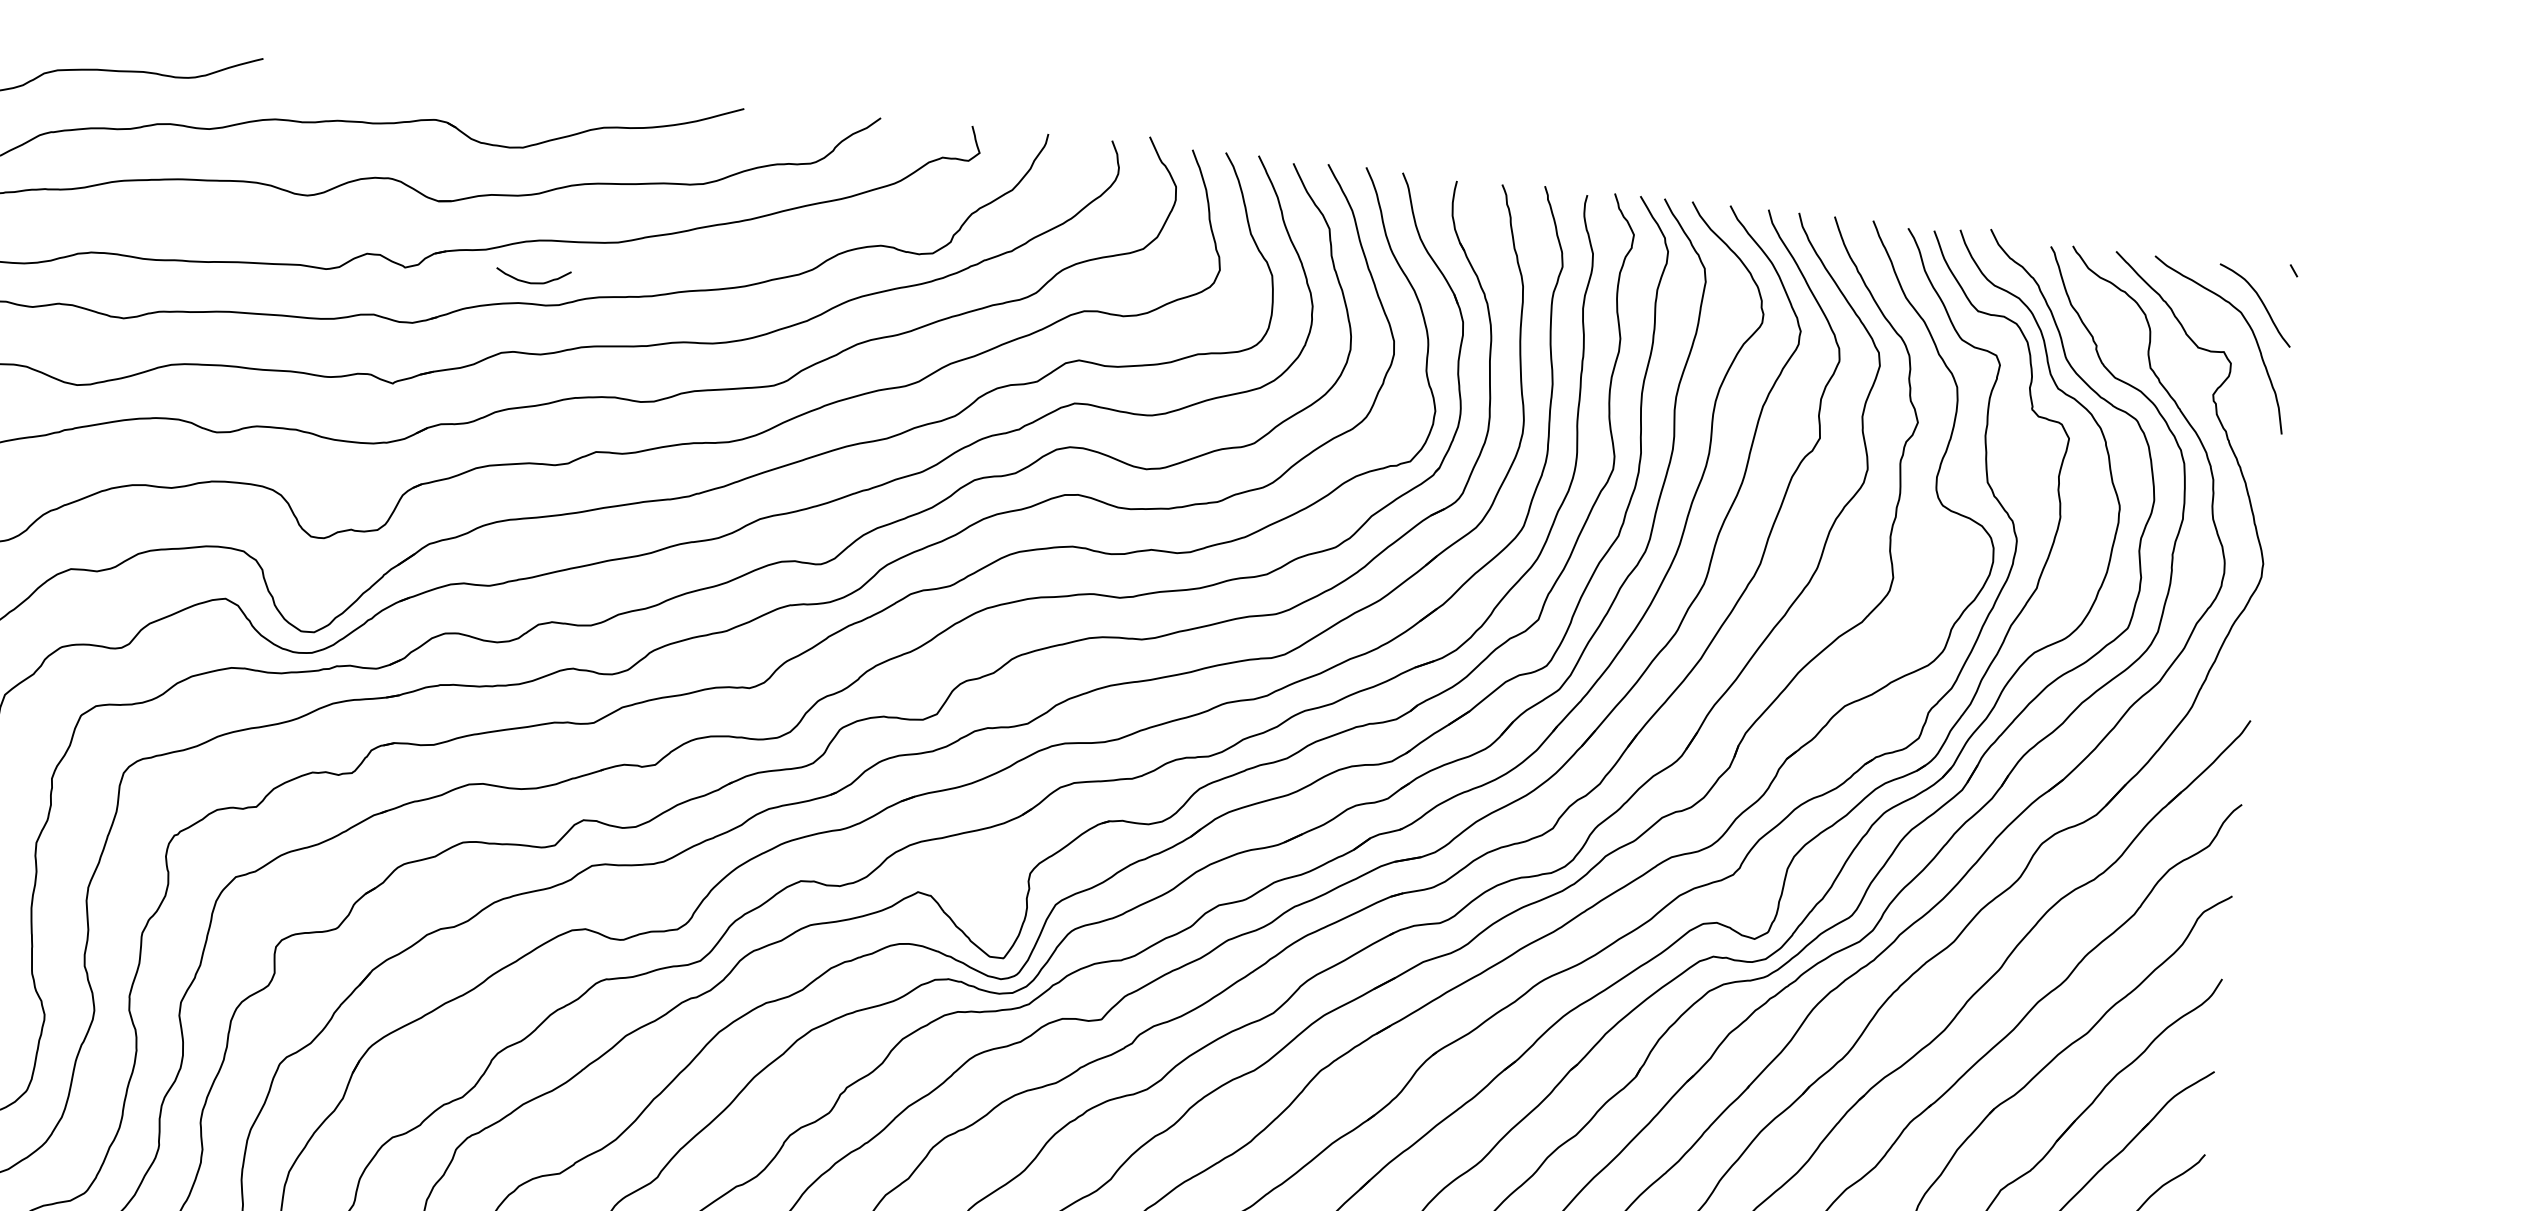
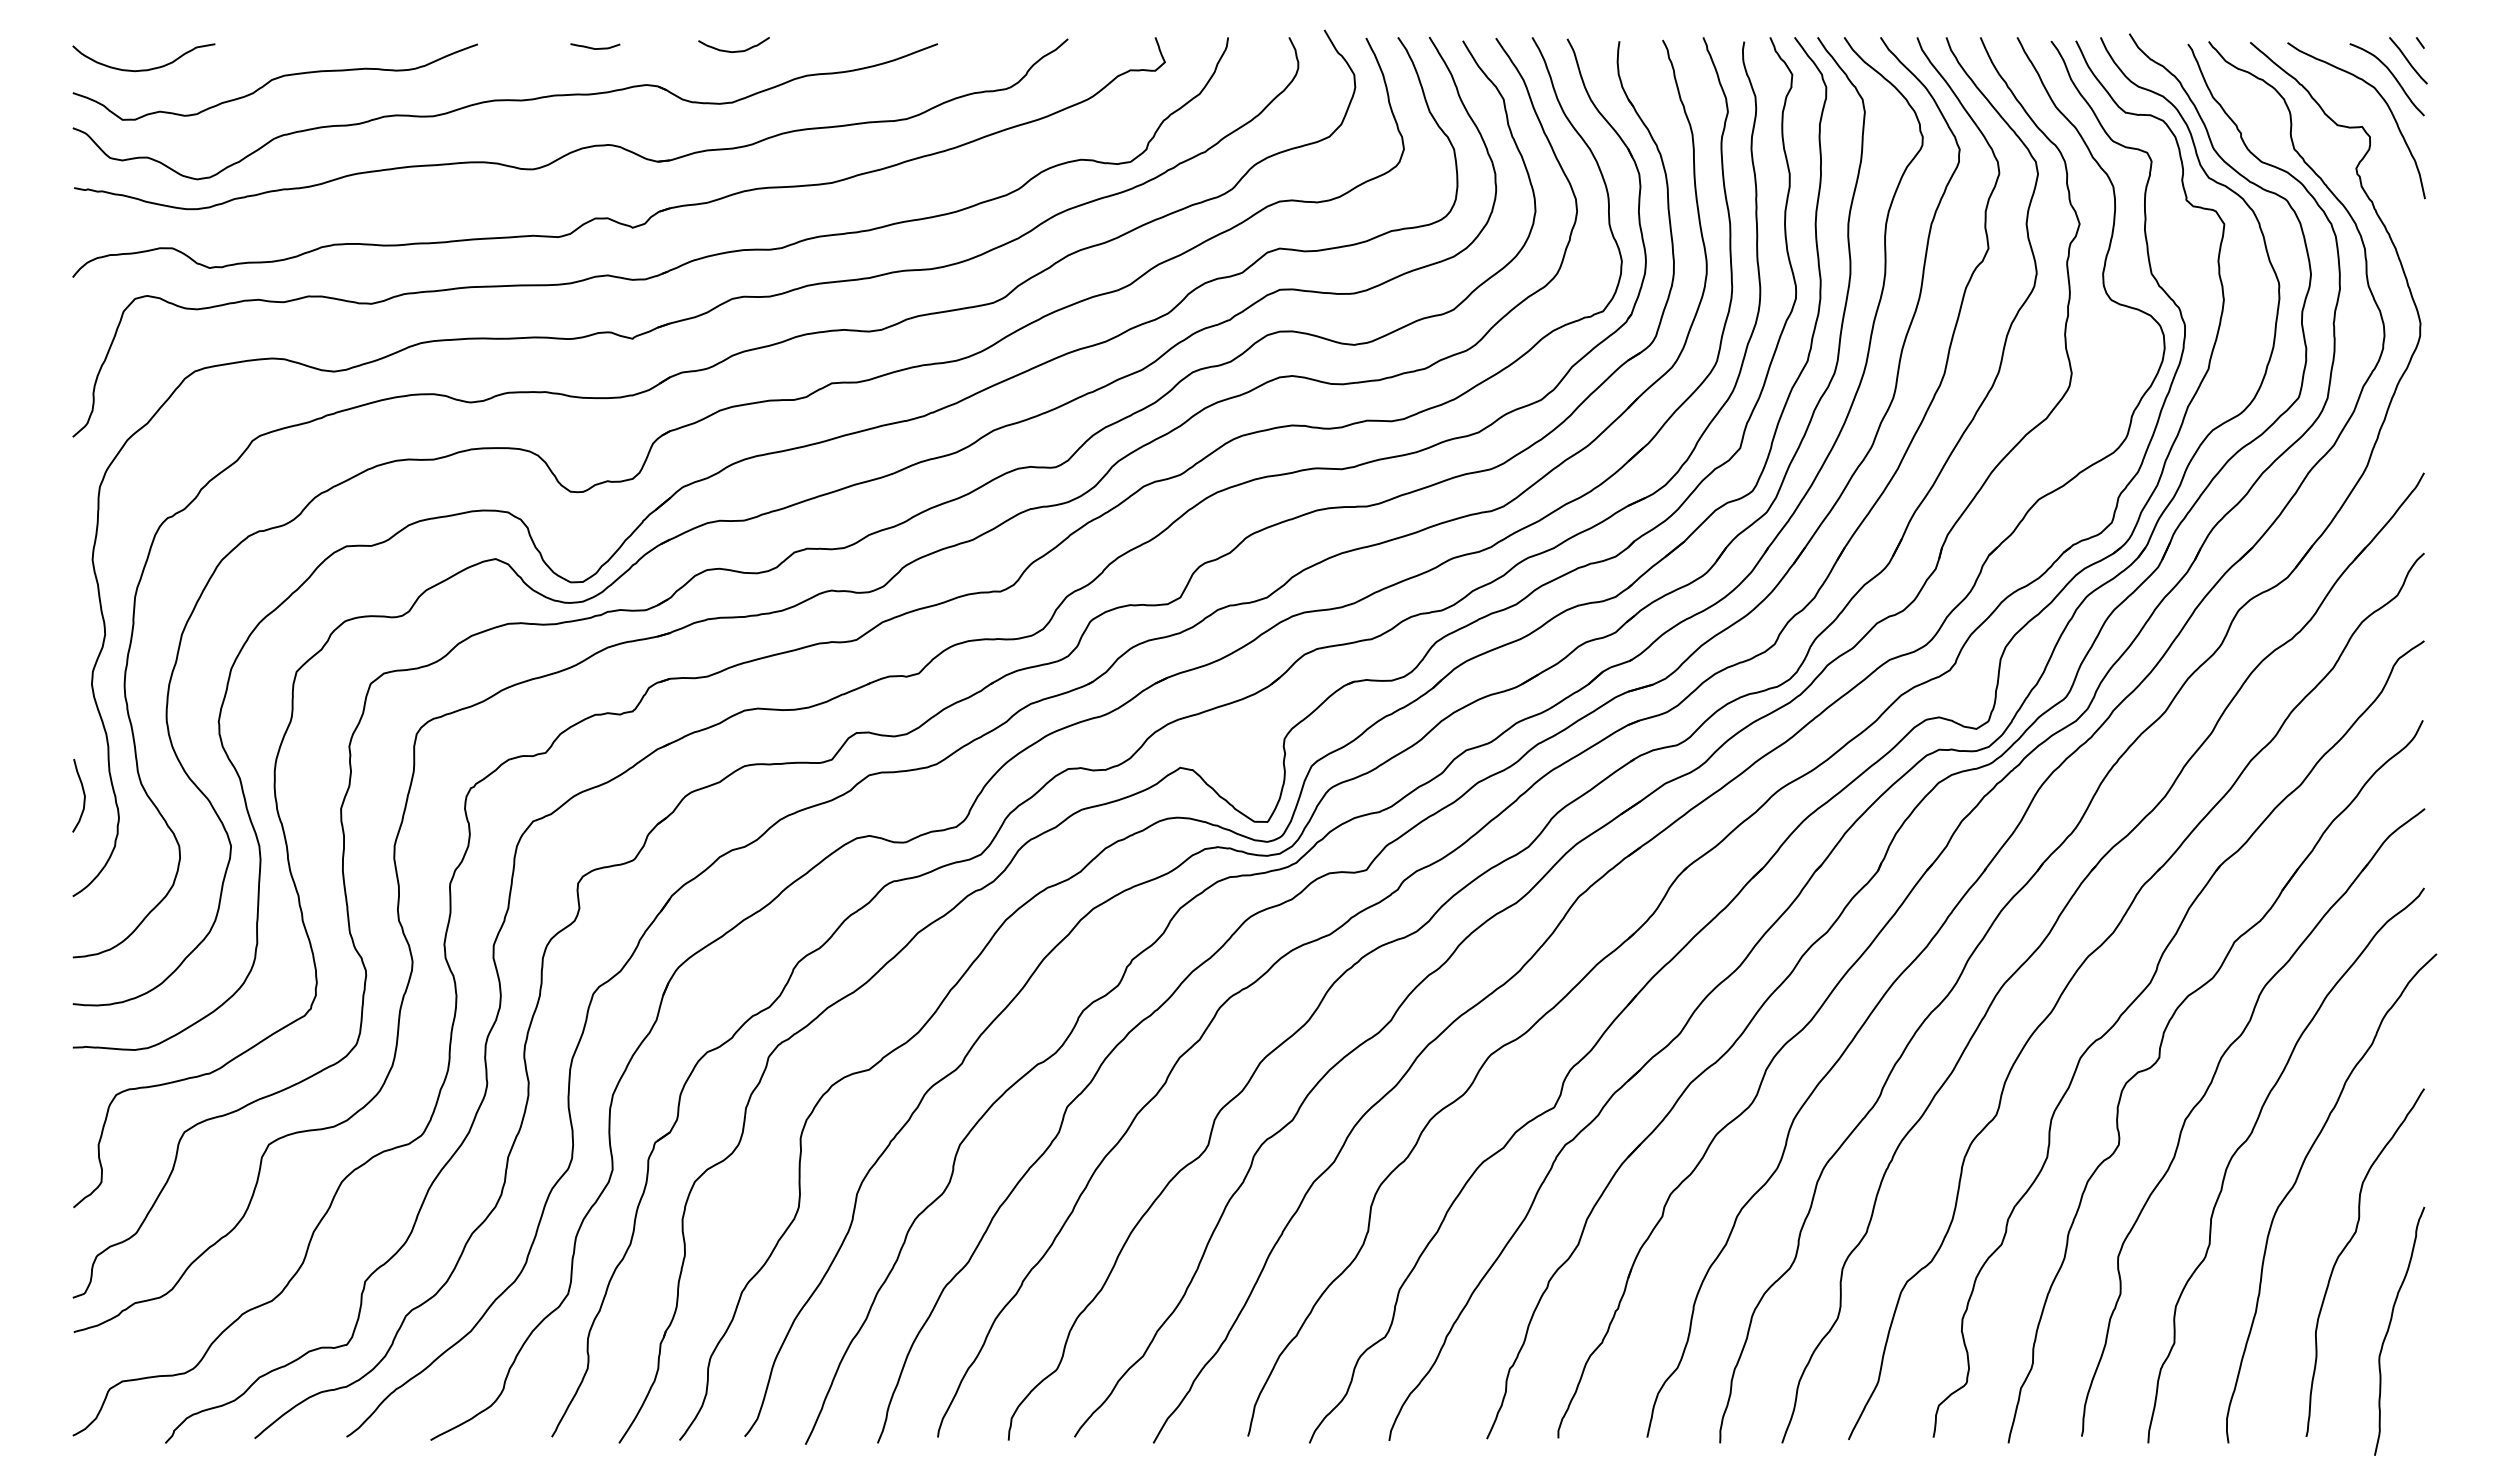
curve: (385, 76) -> (595, 48), added
curve: (535, 282) -> (736, 50), moved
line: (2279, 287) -> (2408, 60), added

